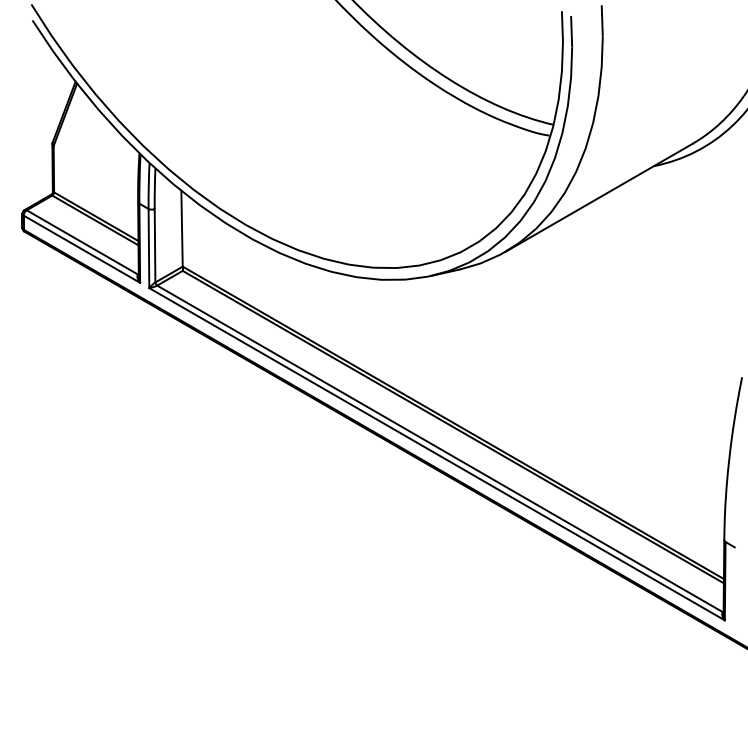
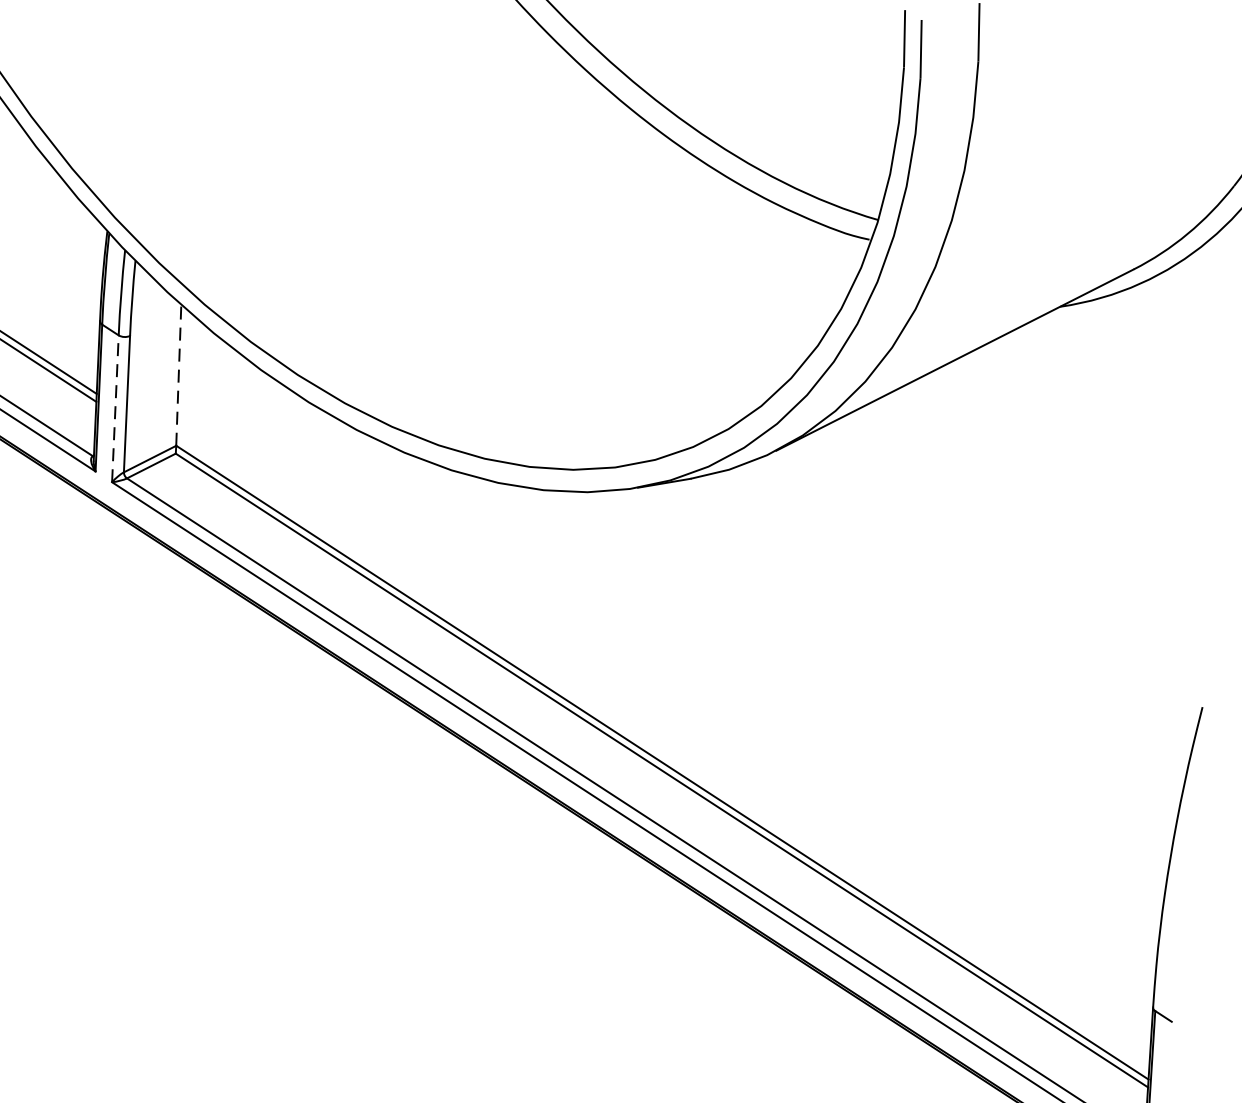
line: (182, 228) -> (179, 375), solid -> dashed
line: (148, 248) -> (114, 408), solid -> dashed

